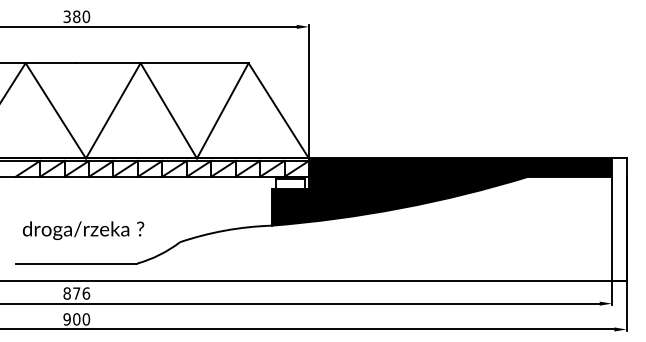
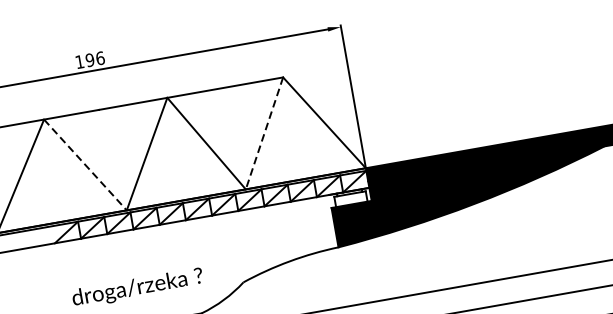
text: (76, 16) -> (89, 59), 380 -> 196
line: (56, 111) -> (86, 165), solid -> dashed
line: (222, 111) -> (264, 134), solid -> dashed

